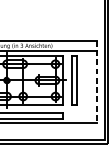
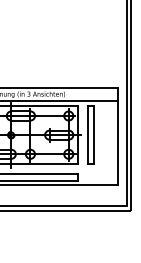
line: (96, 81) -> (117, 136), dashed -> solid

